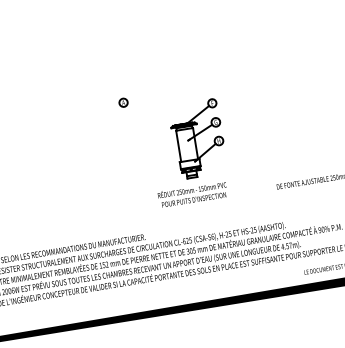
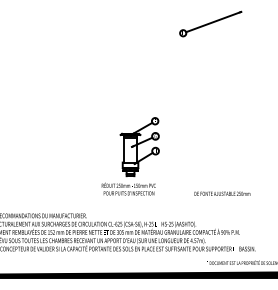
part: (123, 102) -> (86, 109), removed

